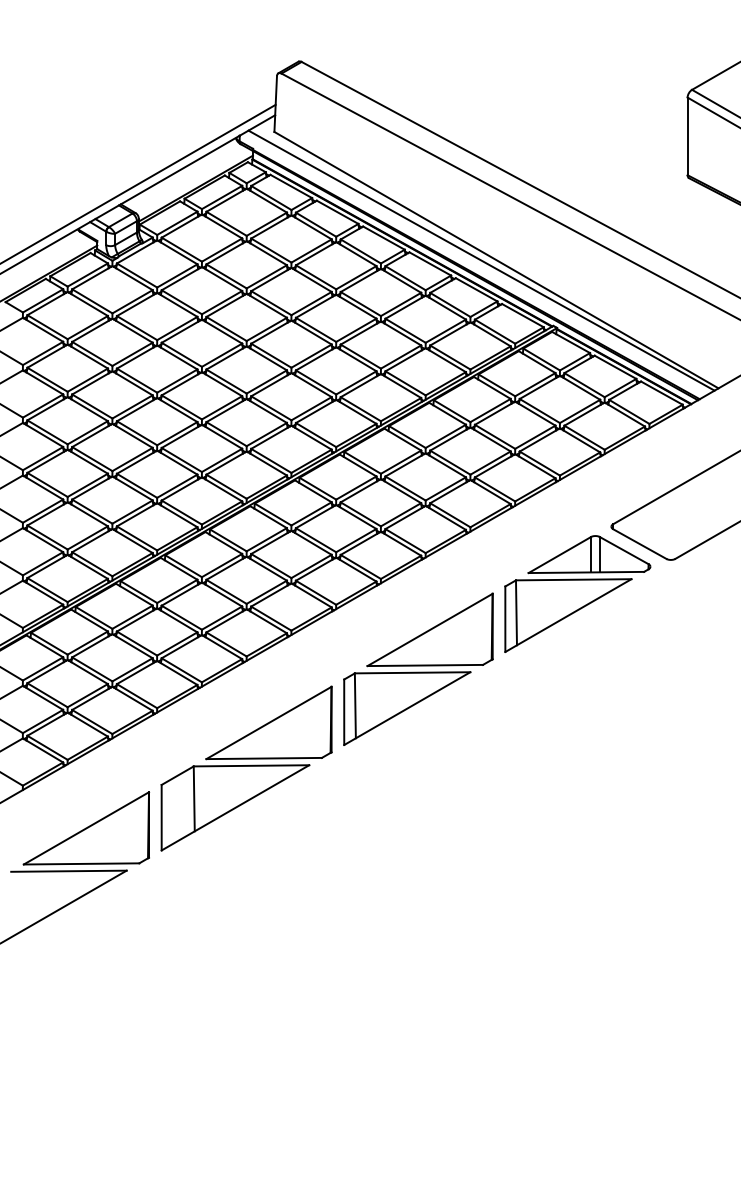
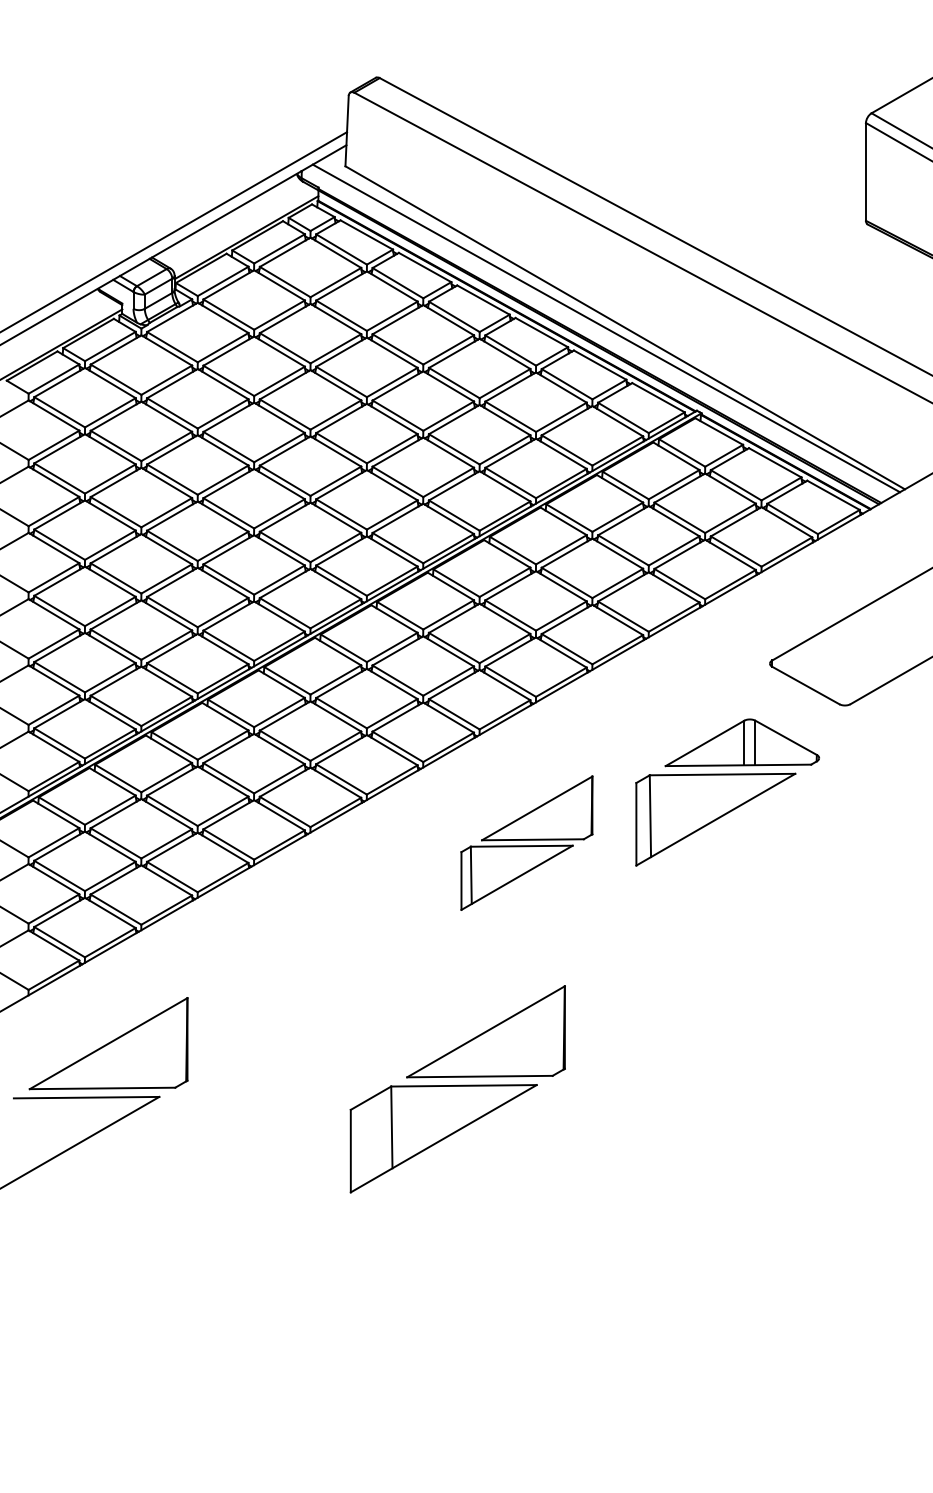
part: (577, 593) -> (727, 791), moved
part: (418, 668) -> (526, 842), size x0.7
part: (246, 768) -> (457, 1089), moved

